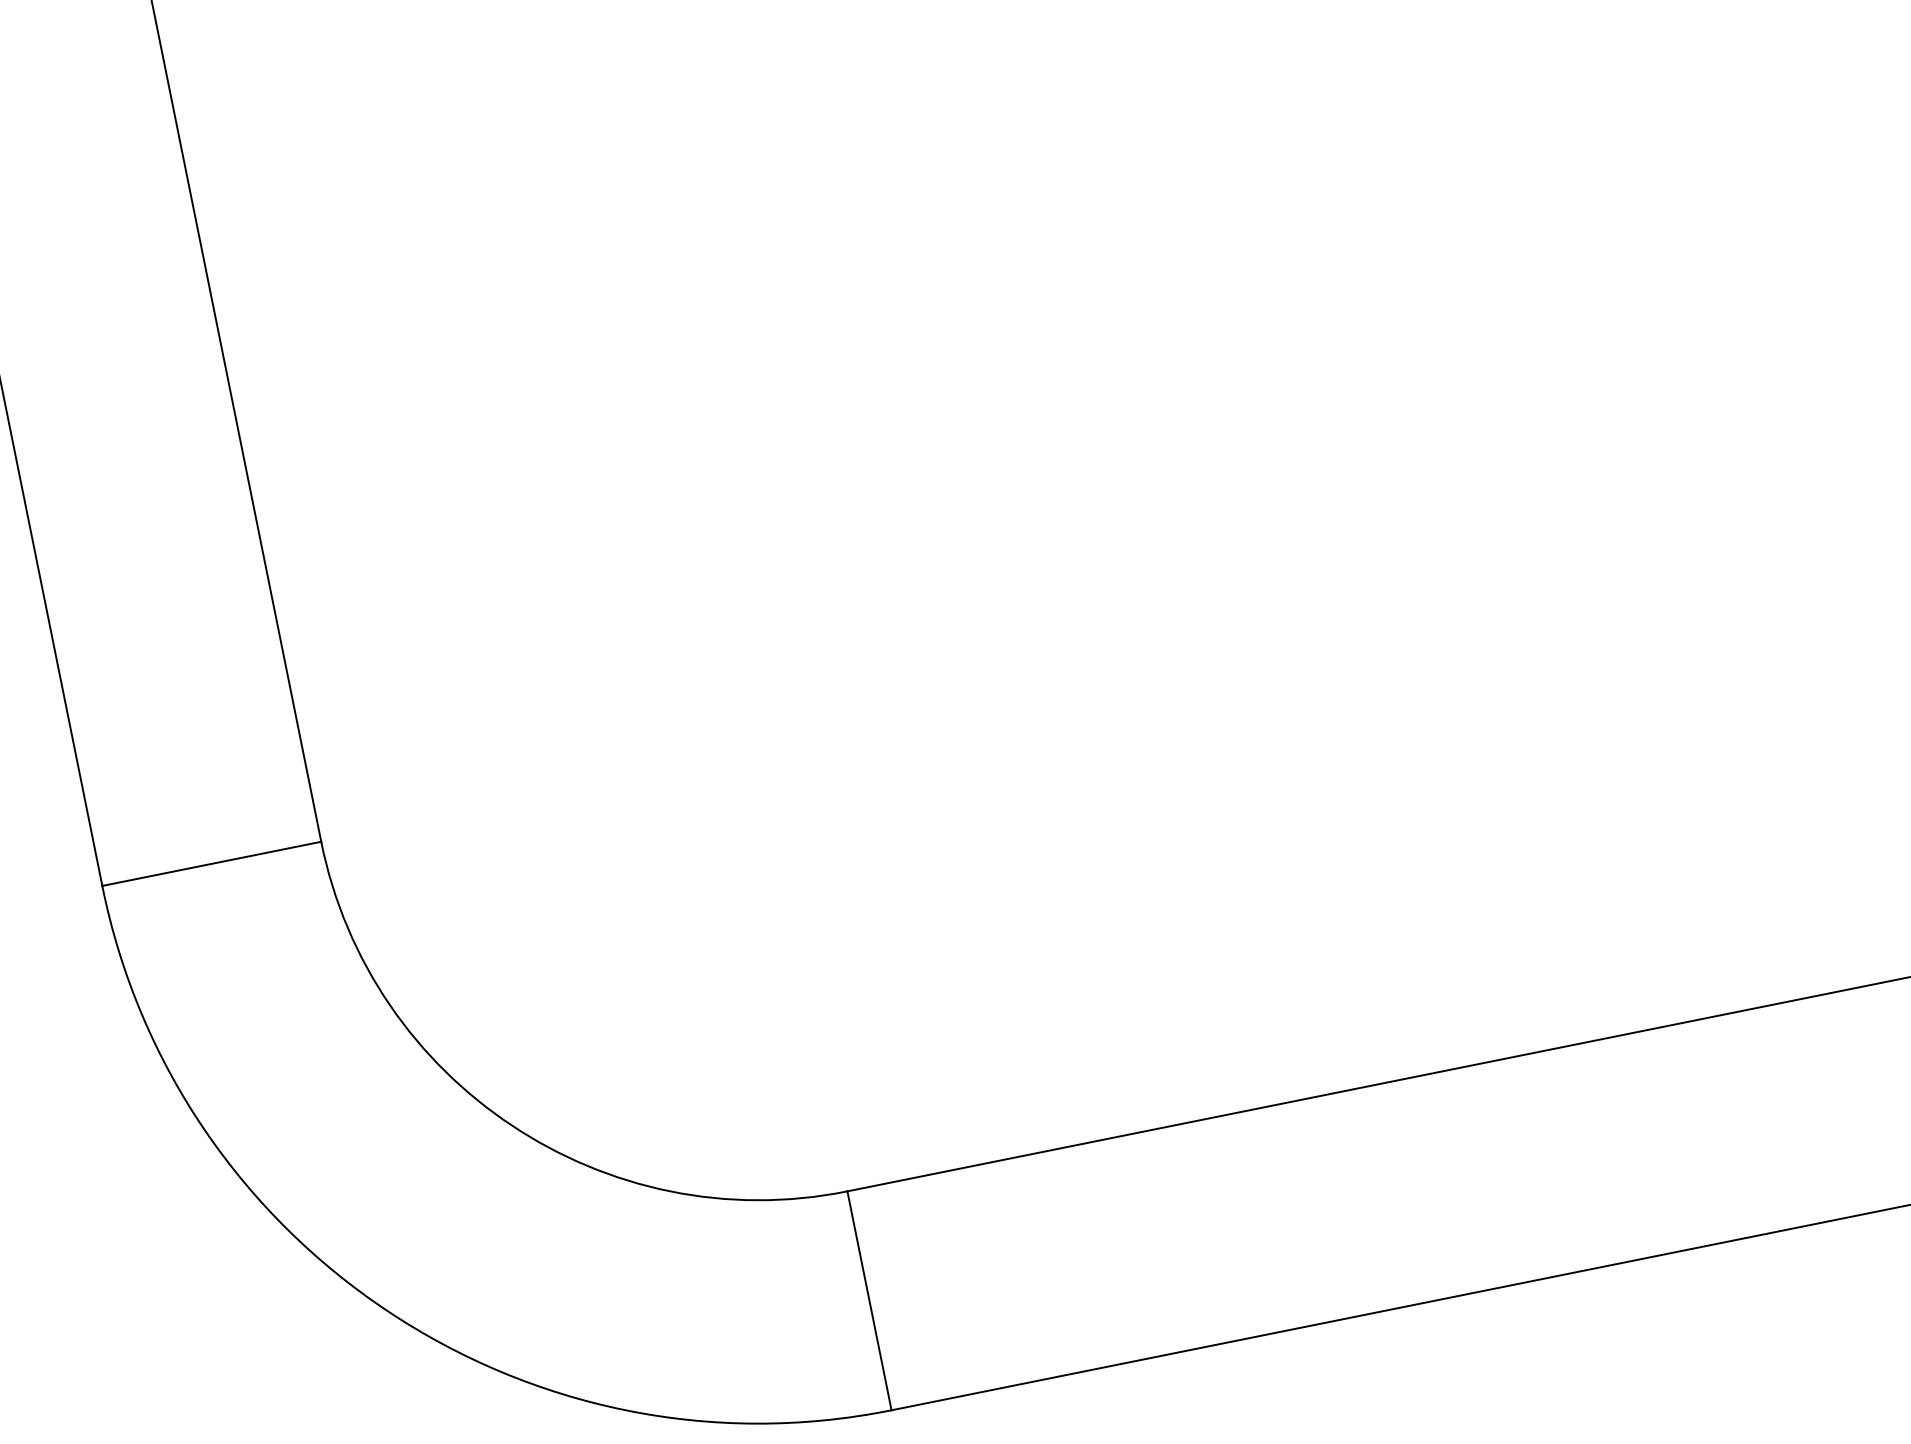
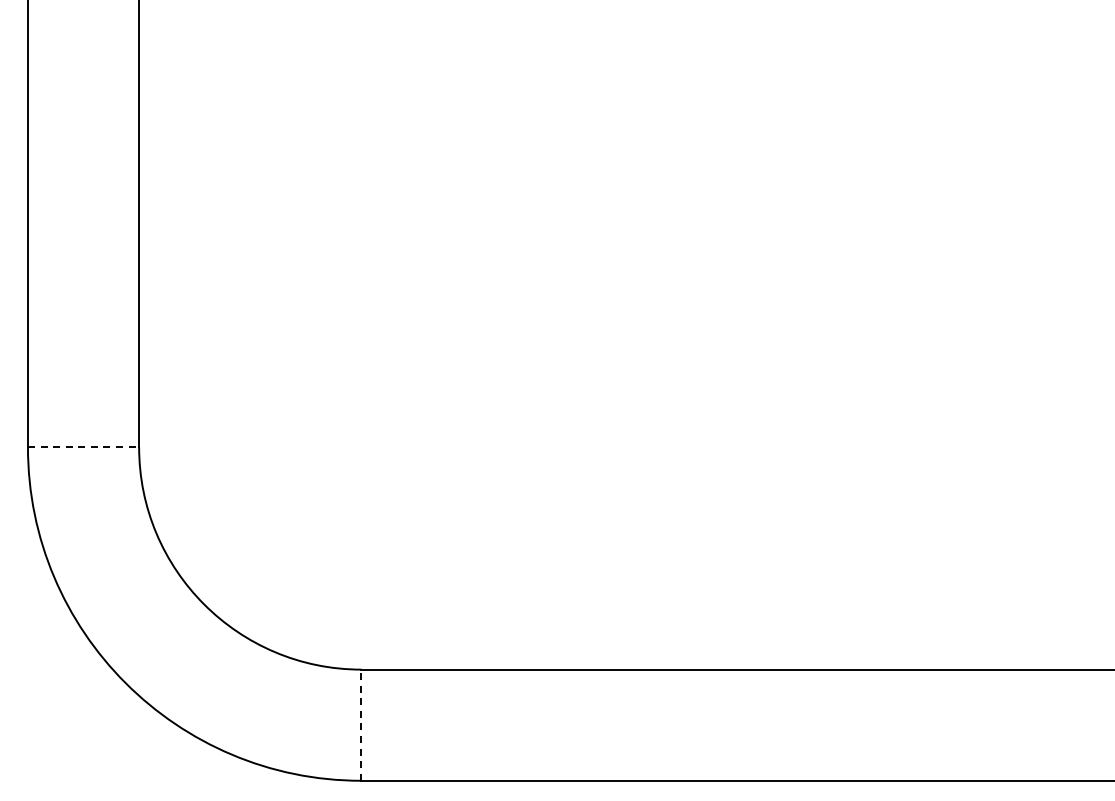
line: (211, 864) -> (83, 447), solid -> dashed
line: (869, 1301) -> (361, 725), solid -> dashed

